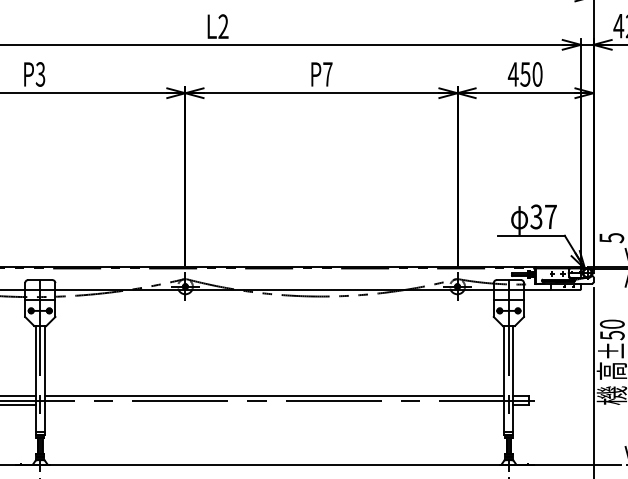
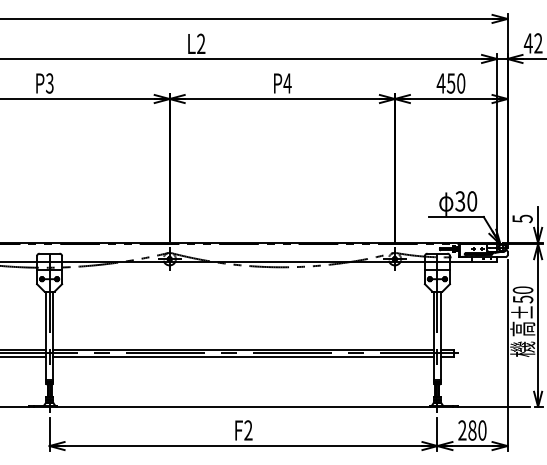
text: (327, 74) -> (287, 83), P7 -> P4
text: (551, 217) -> (472, 201), 37 -> 30
line: (274, 404) -> (243, 356), added

